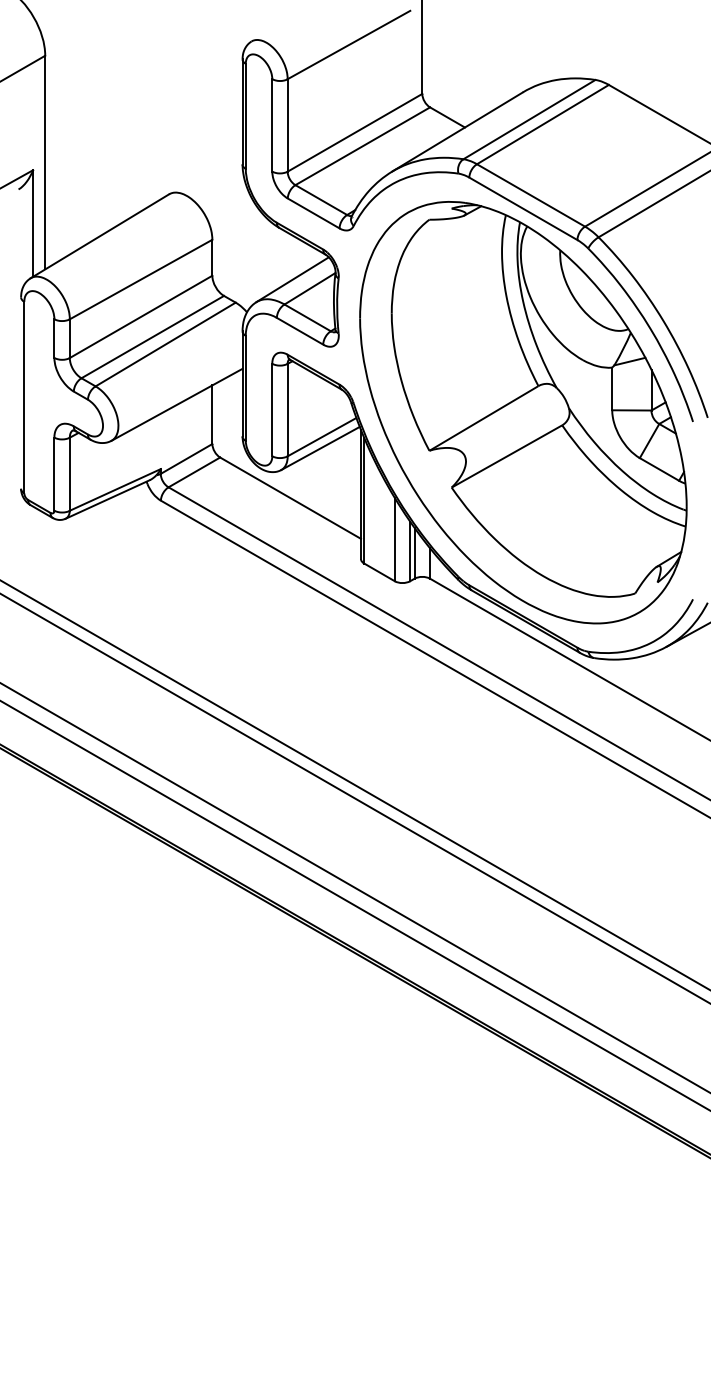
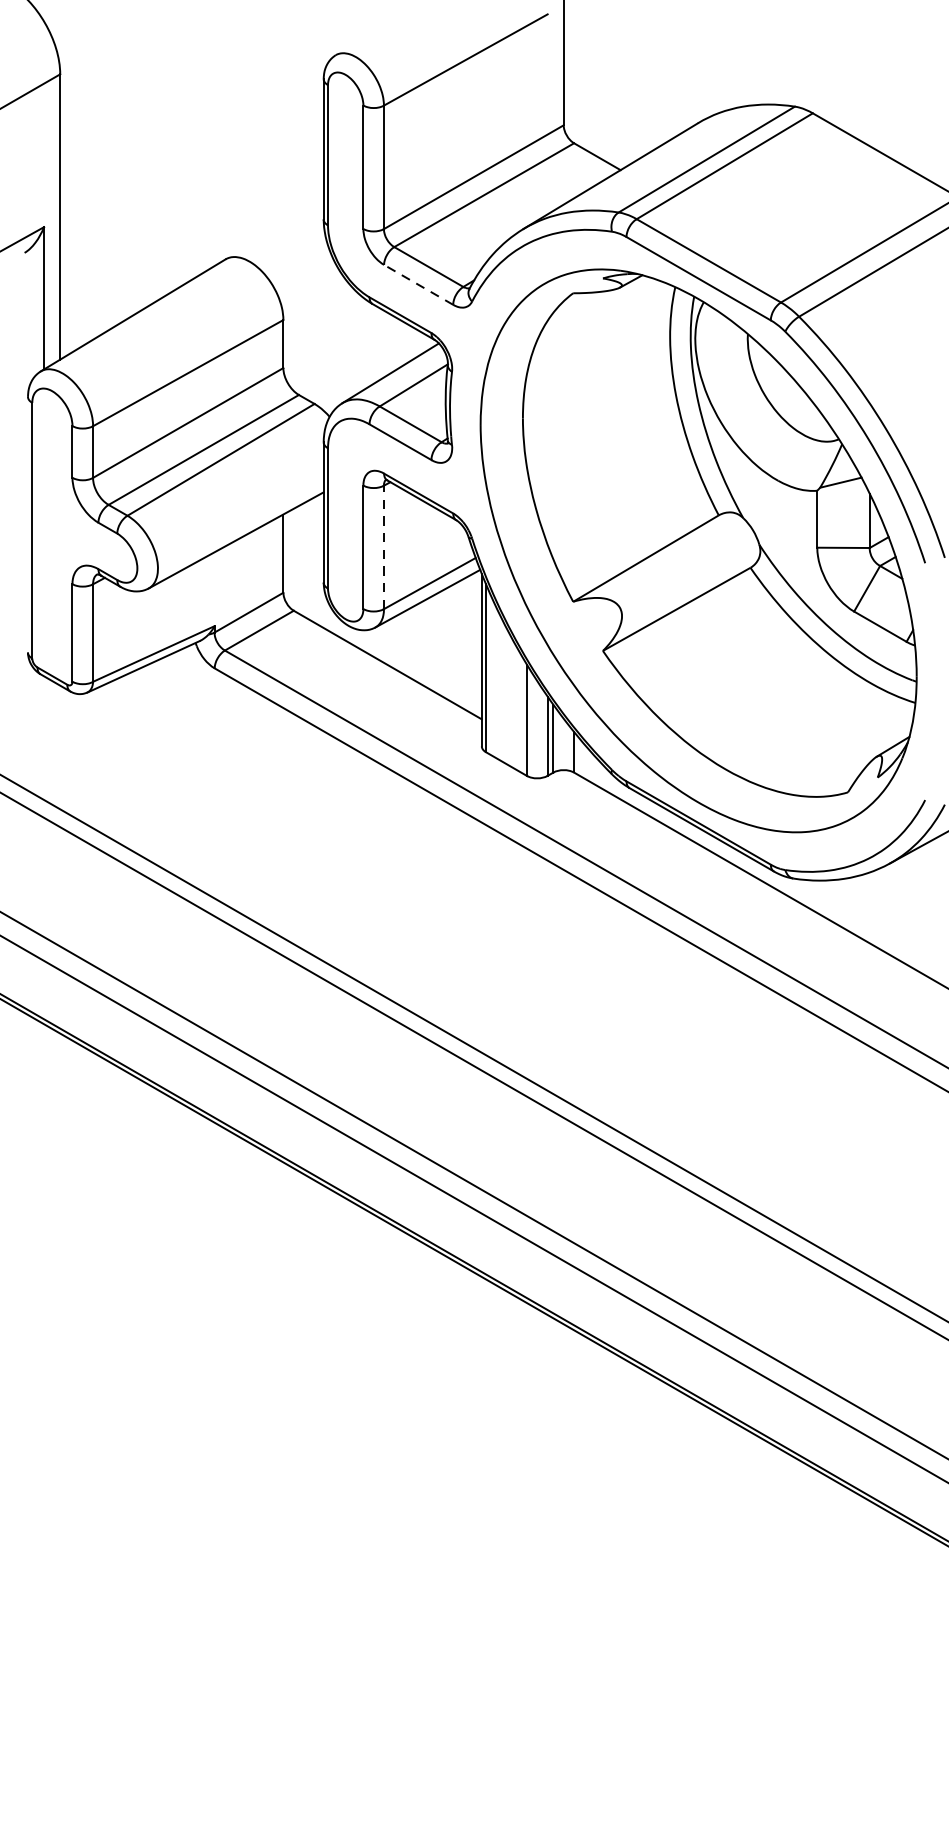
line: (313, 213) -> (418, 284), solid -> dashed
line: (287, 409) -> (383, 546), solid -> dashed

